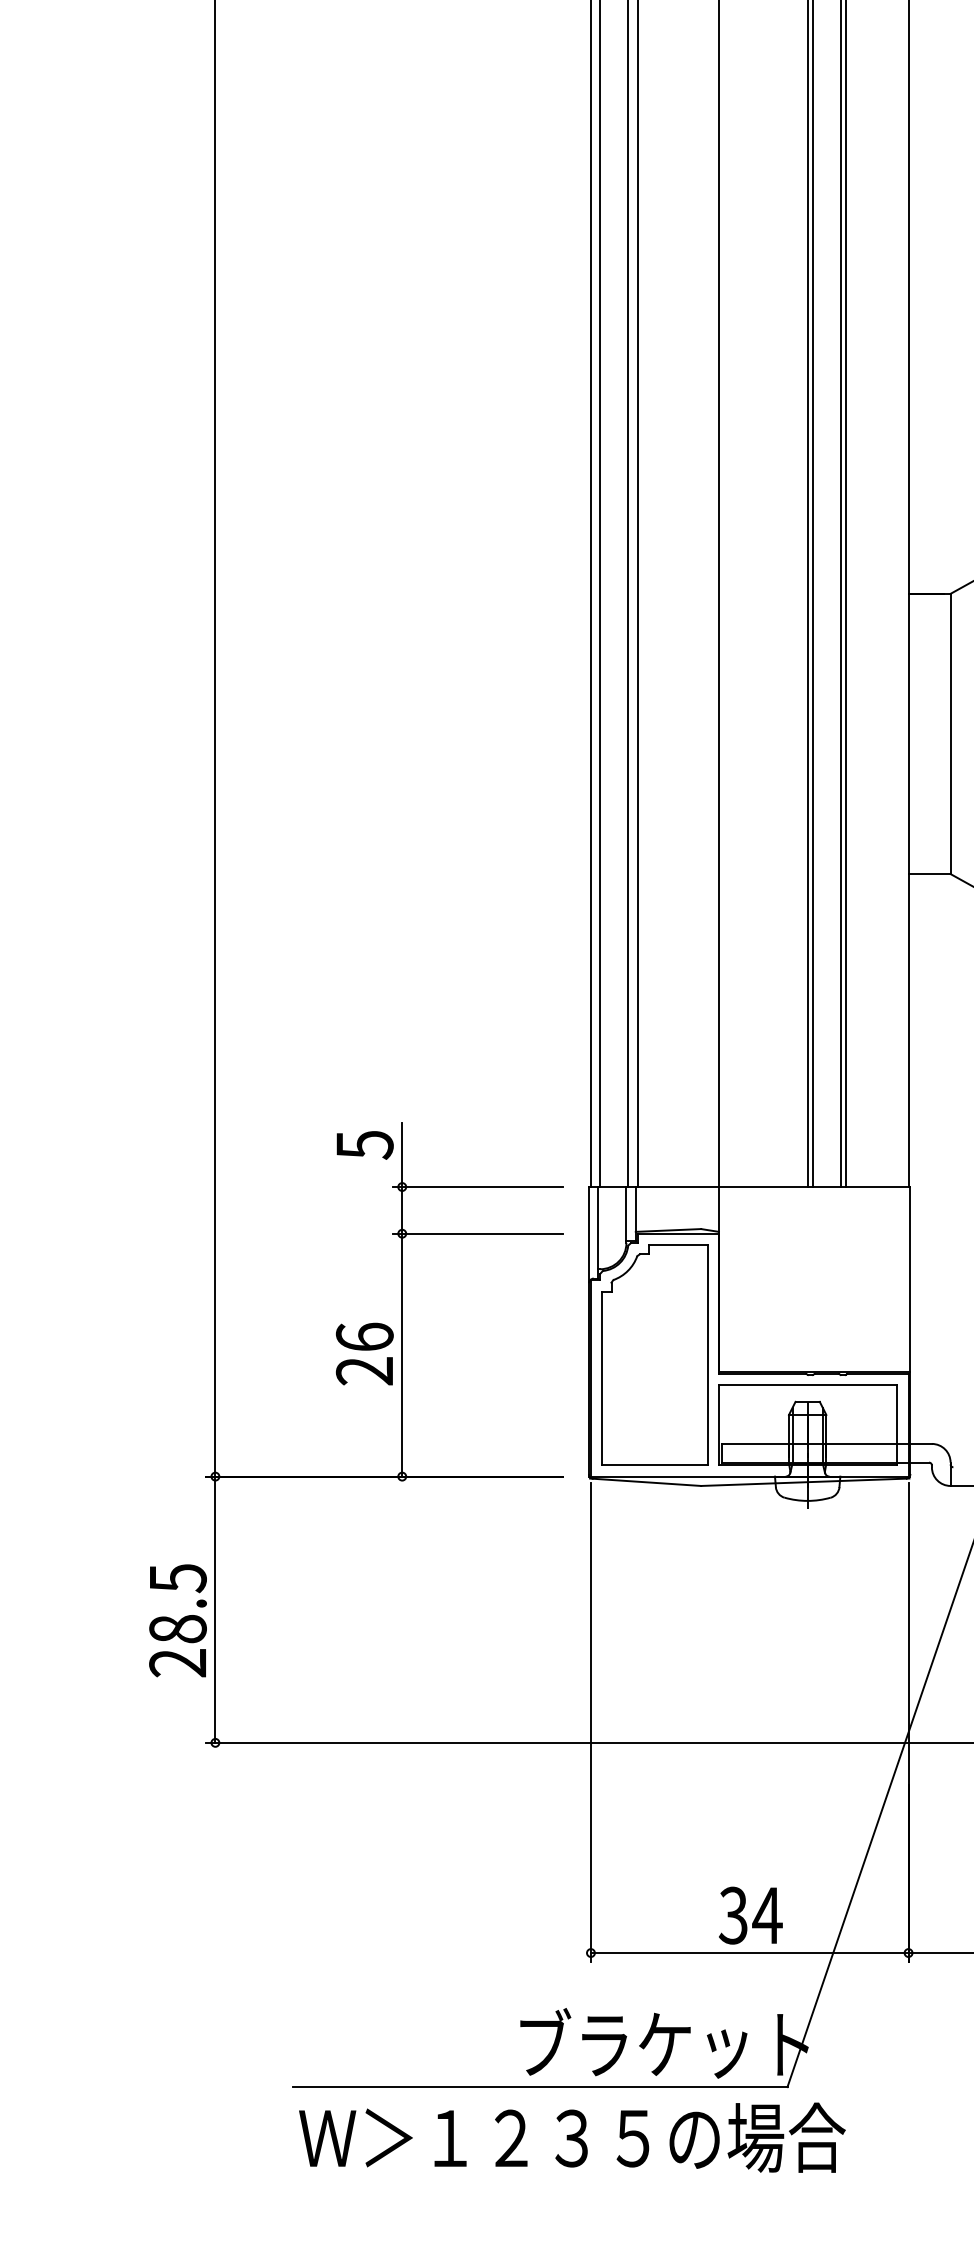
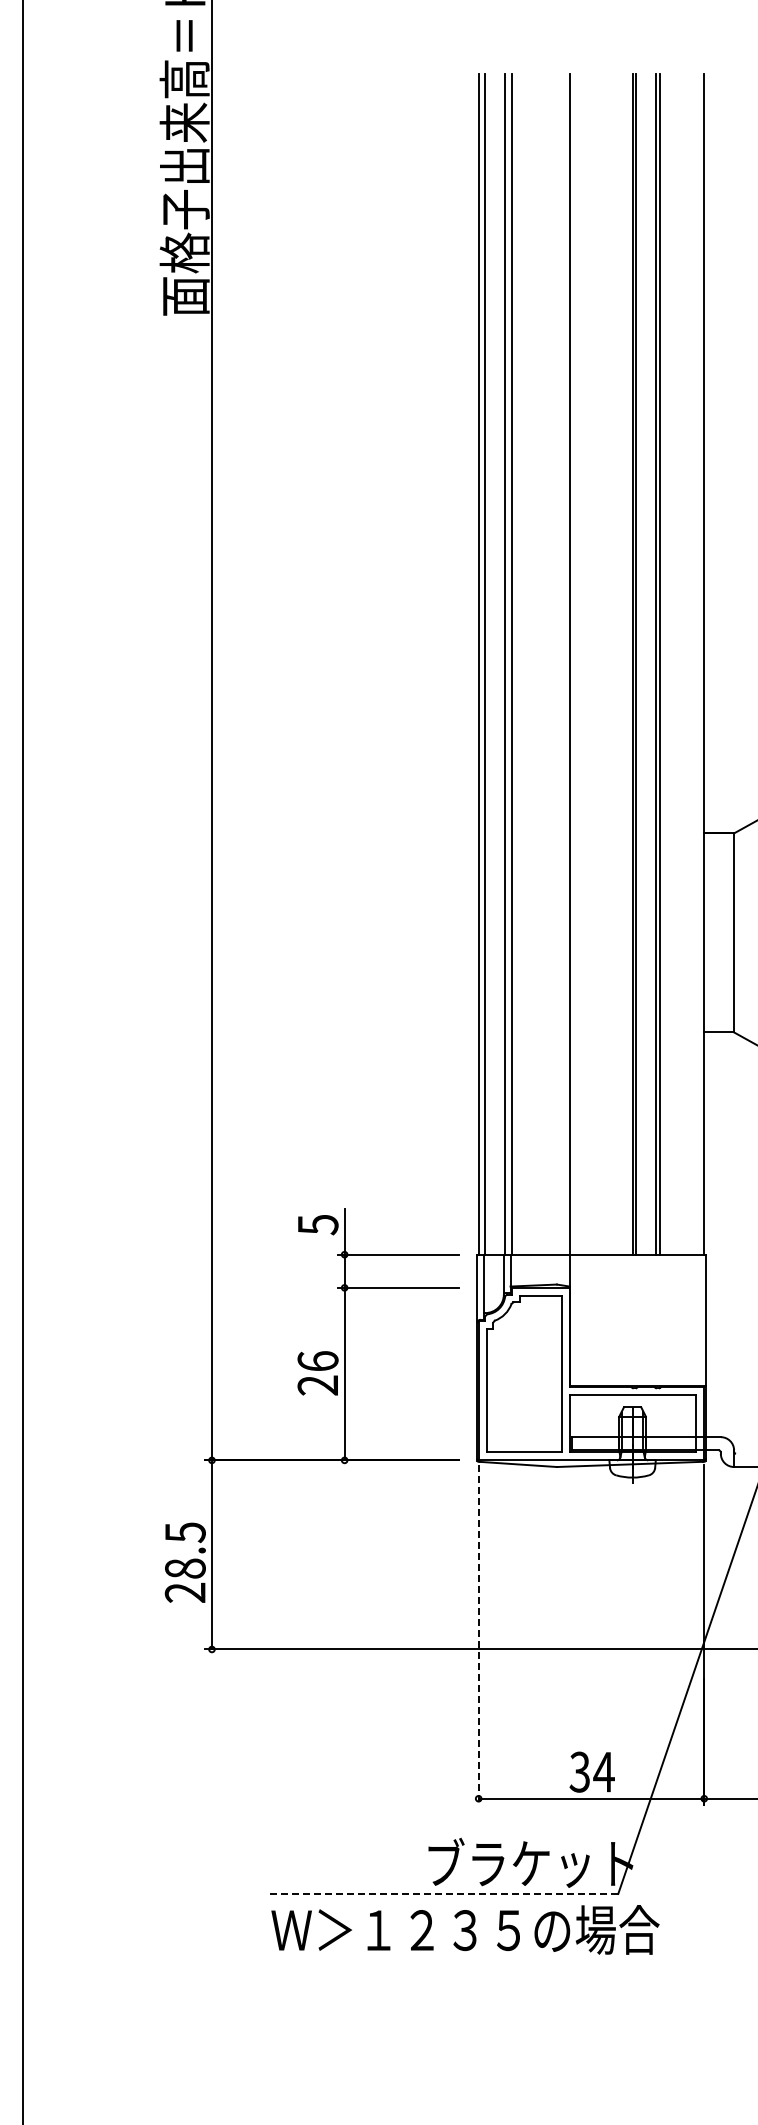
line: (590, 1723) -> (478, 1635), solid -> dashed
line: (540, 2086) -> (442, 1893), solid -> dashed

